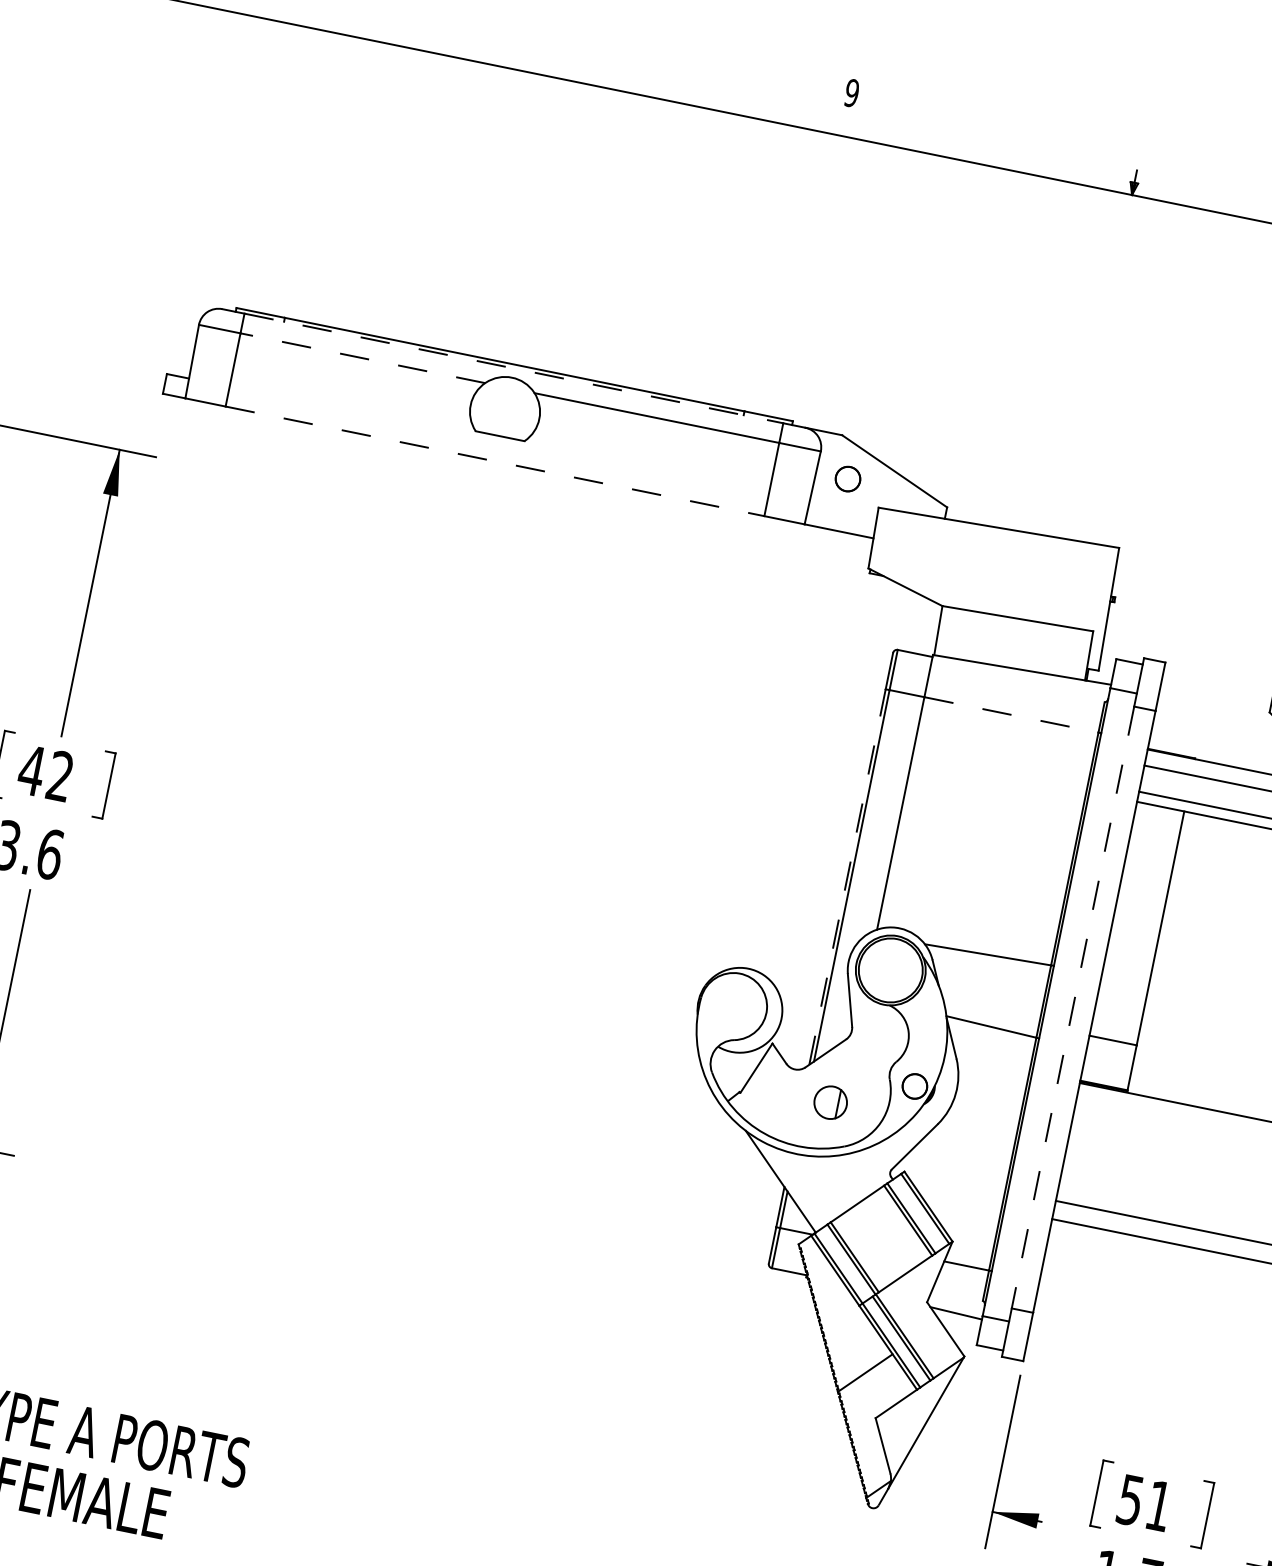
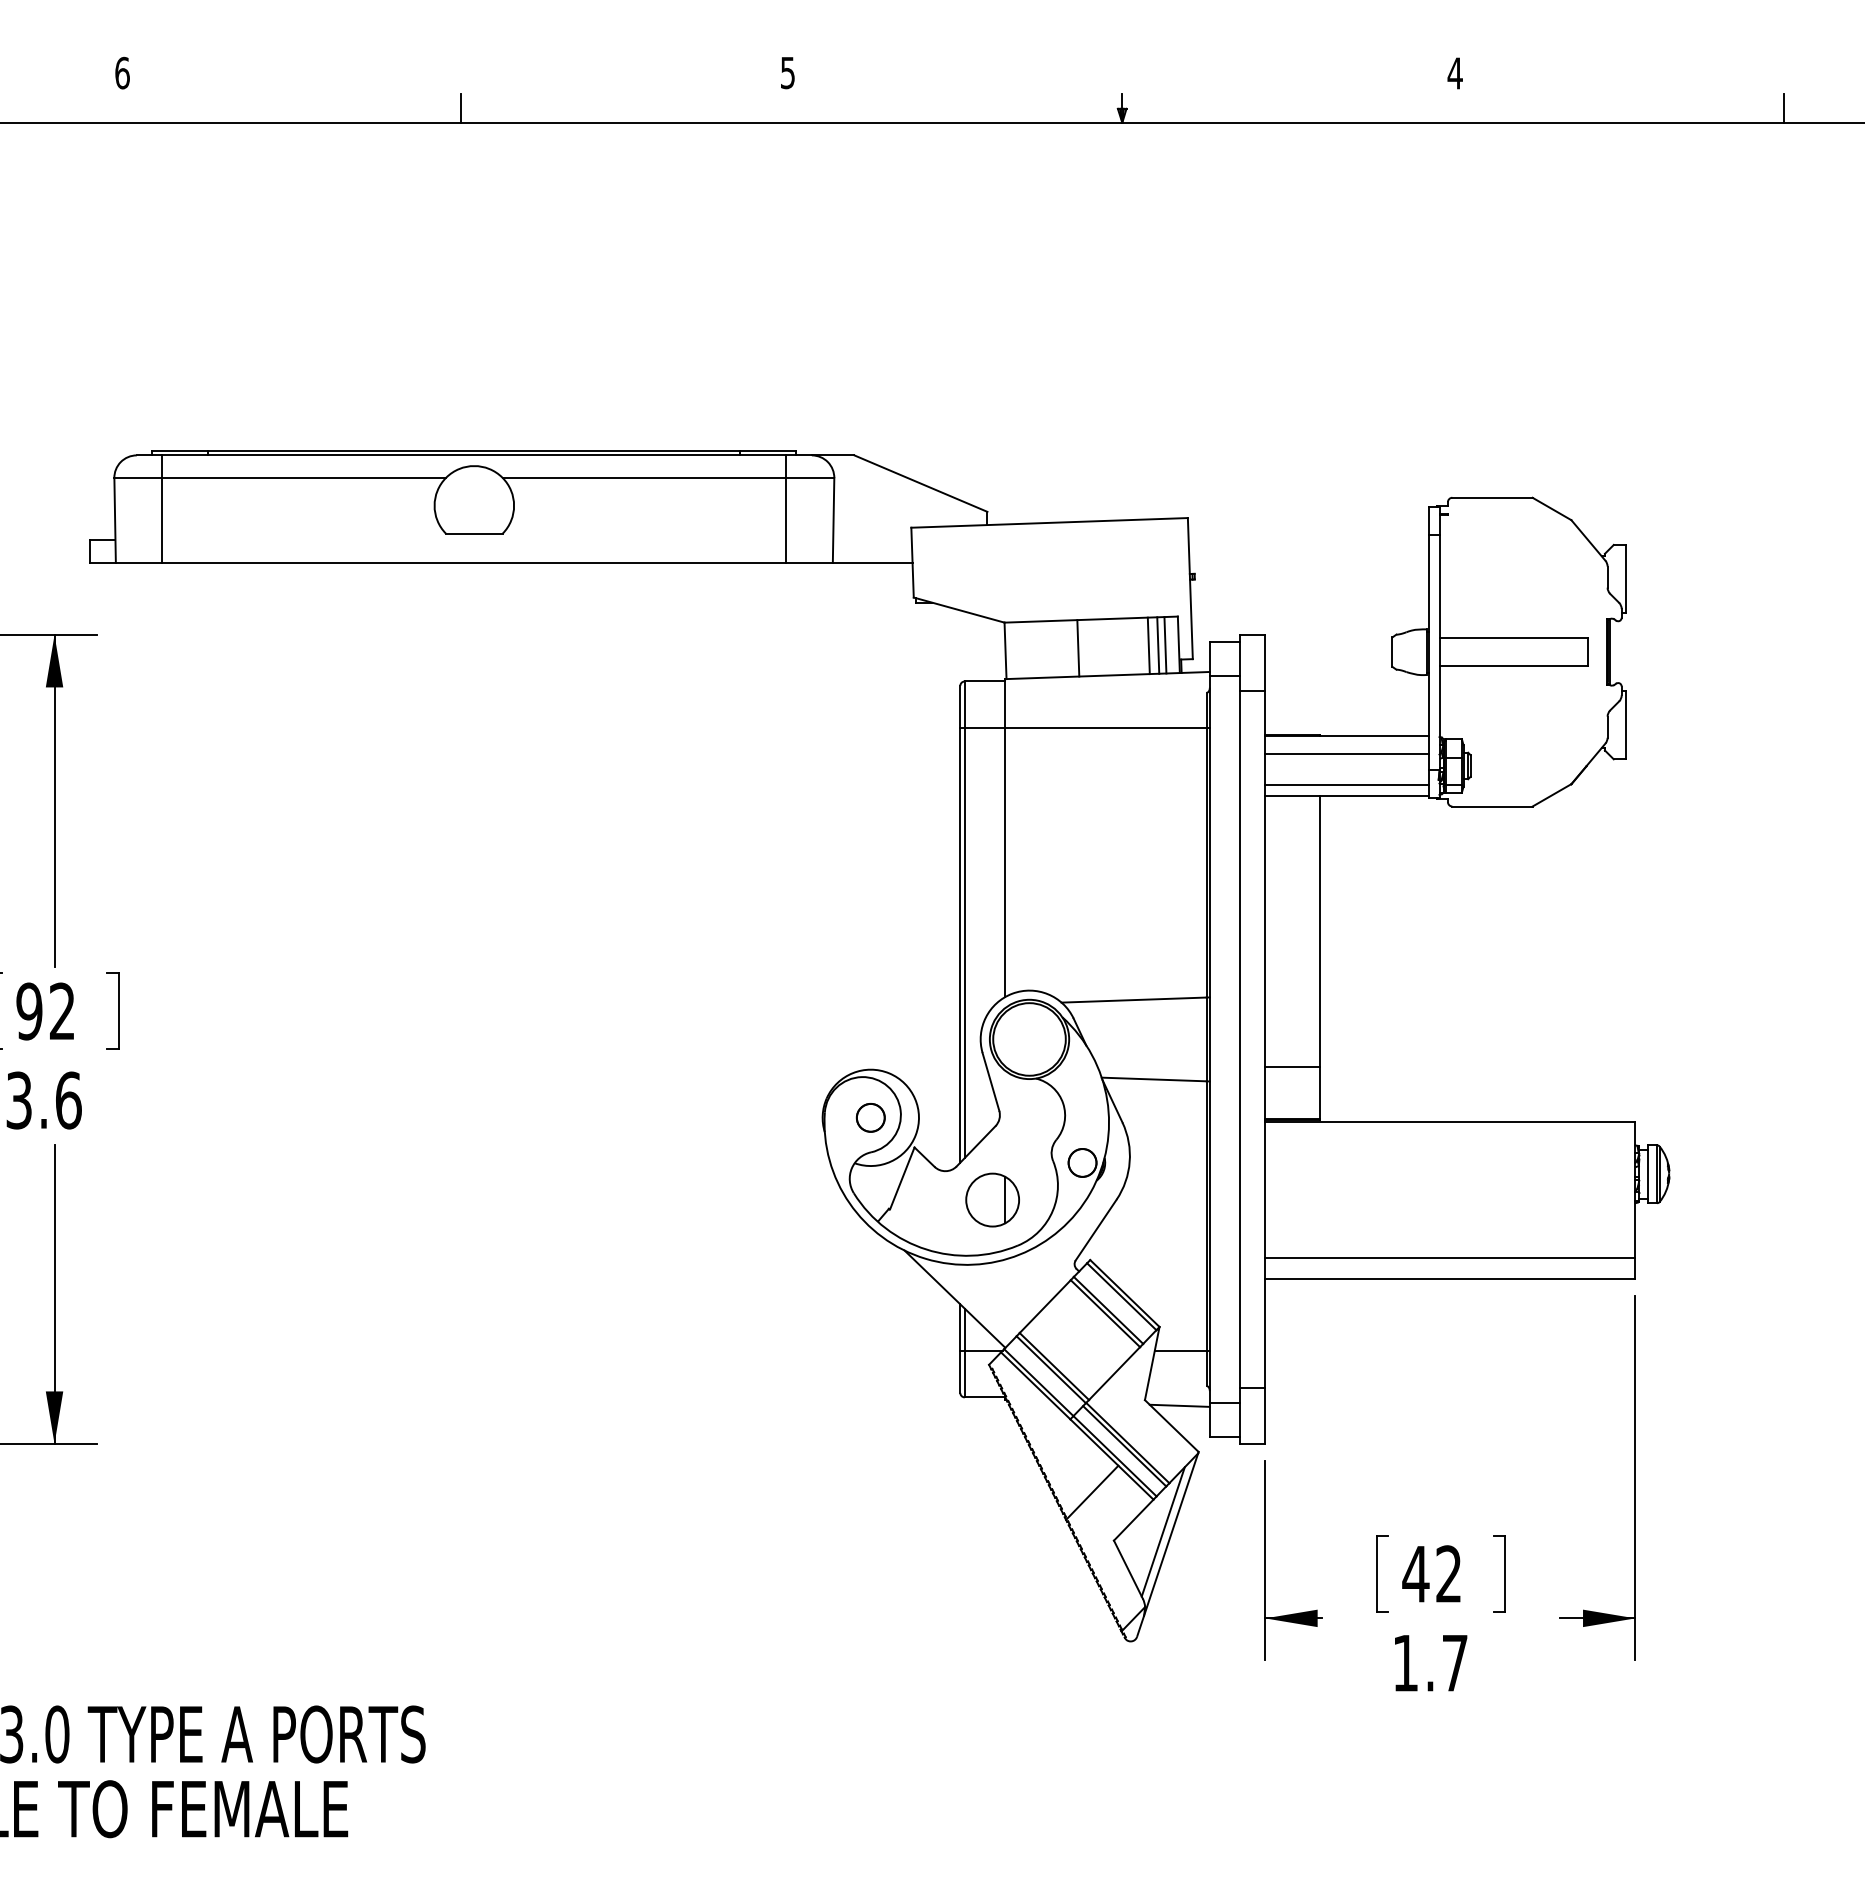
line: (562, 66) -> (460, 108), added
text: (851, 92) -> (787, 72), 9 -> 5
line: (363, 358) -> (304, 478), dashed -> solid
line: (514, 368) -> (474, 455), dashed -> solid
line: (495, 460) -> (474, 562), dashed -> solid
circle: (847, 478) -> (870, 1117), moved
line: (1001, 641) -> (1078, 648), added
line: (1062, 651) -> (1148, 645), added
line: (1071, 652) -> (1158, 645), added
line: (1077, 654) -> (1165, 645), added
line: (1011, 715) -> (1105, 728), dashed -> solid
text: (31, 770) -> (29, 1011), 42 -> 92
line: (847, 876) -> (960, 944), dashed -> solid
line: (1073, 1007) -> (1240, 1039), dashed -> solid
part: (830, 1102) -> (992, 1199), size x1.43
line: (919, 1418) -> (1162, 1531), added
text: (1143, 1503) -> (1431, 1574), 51 -> 42

